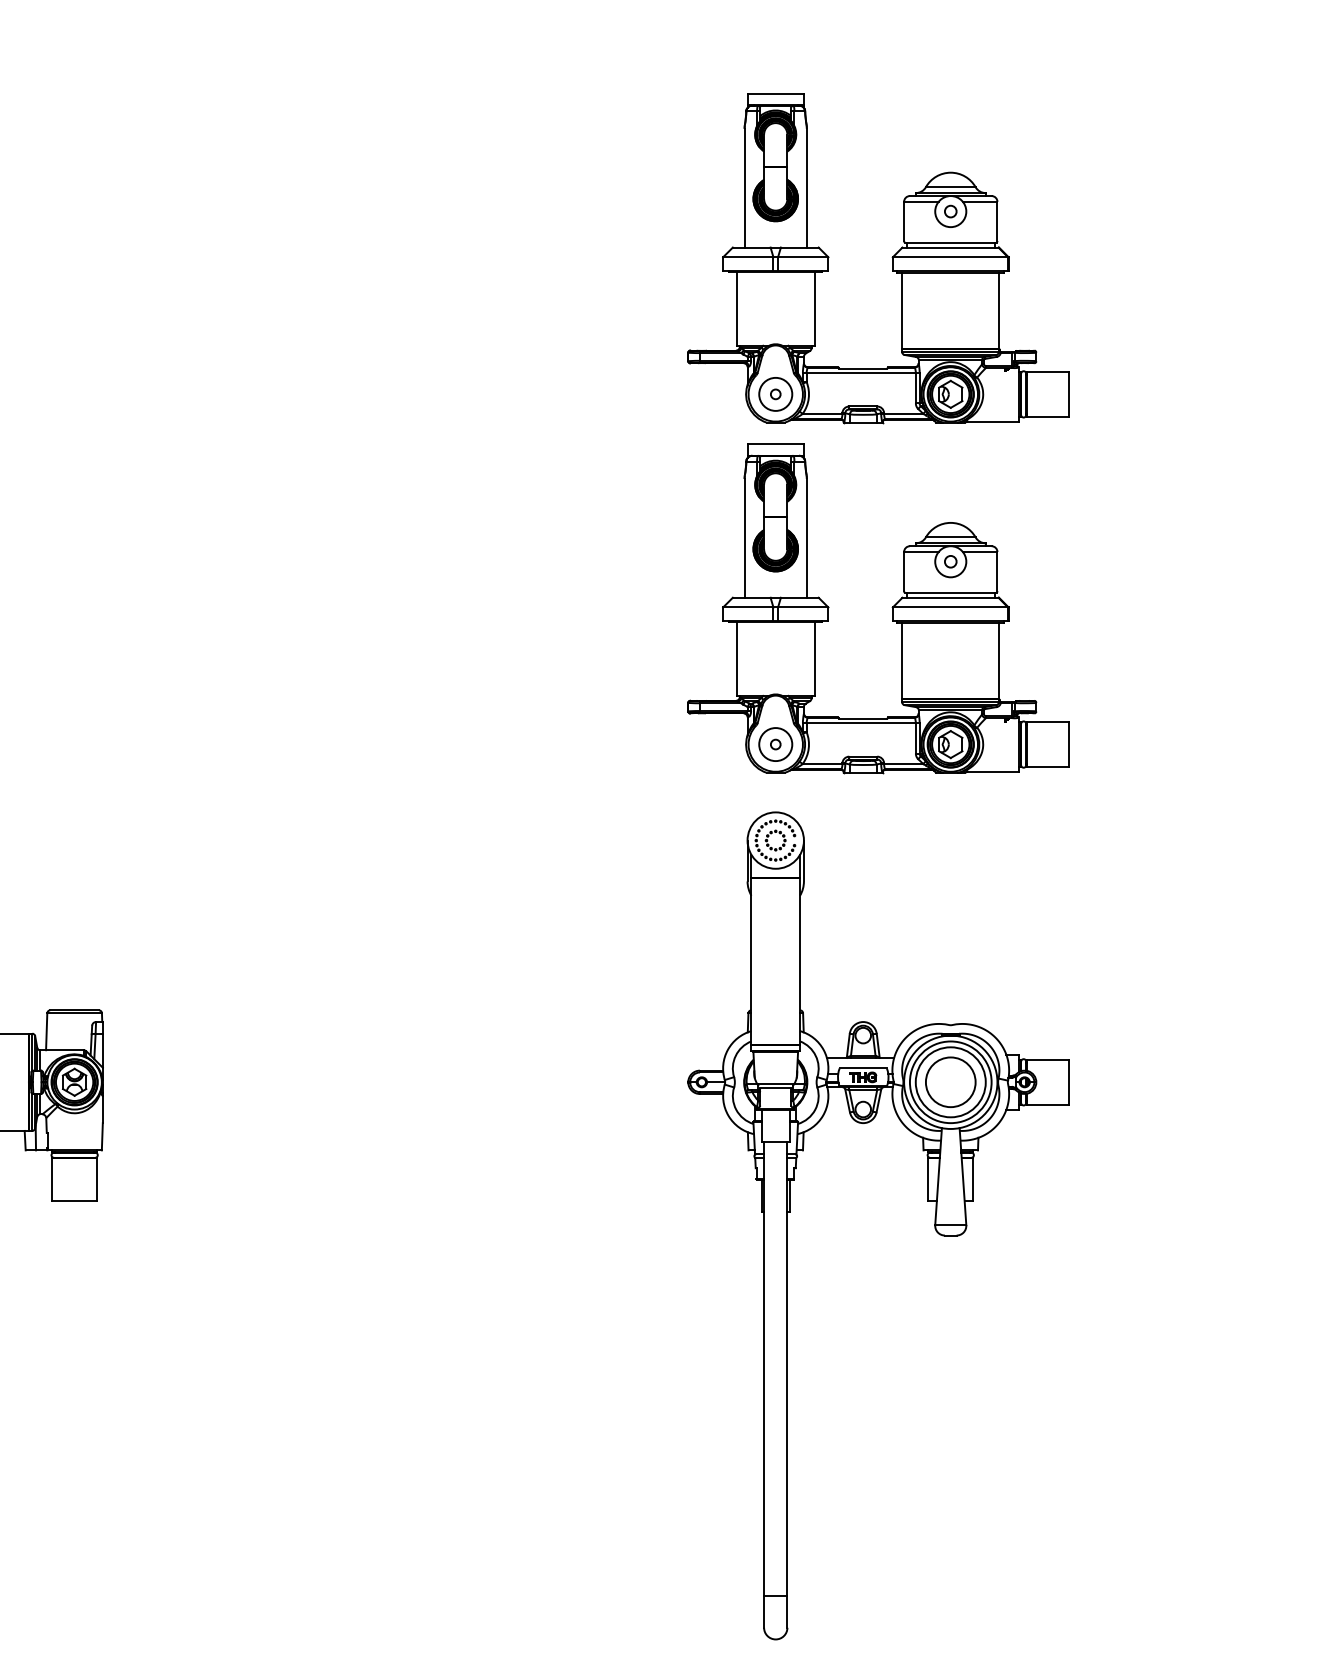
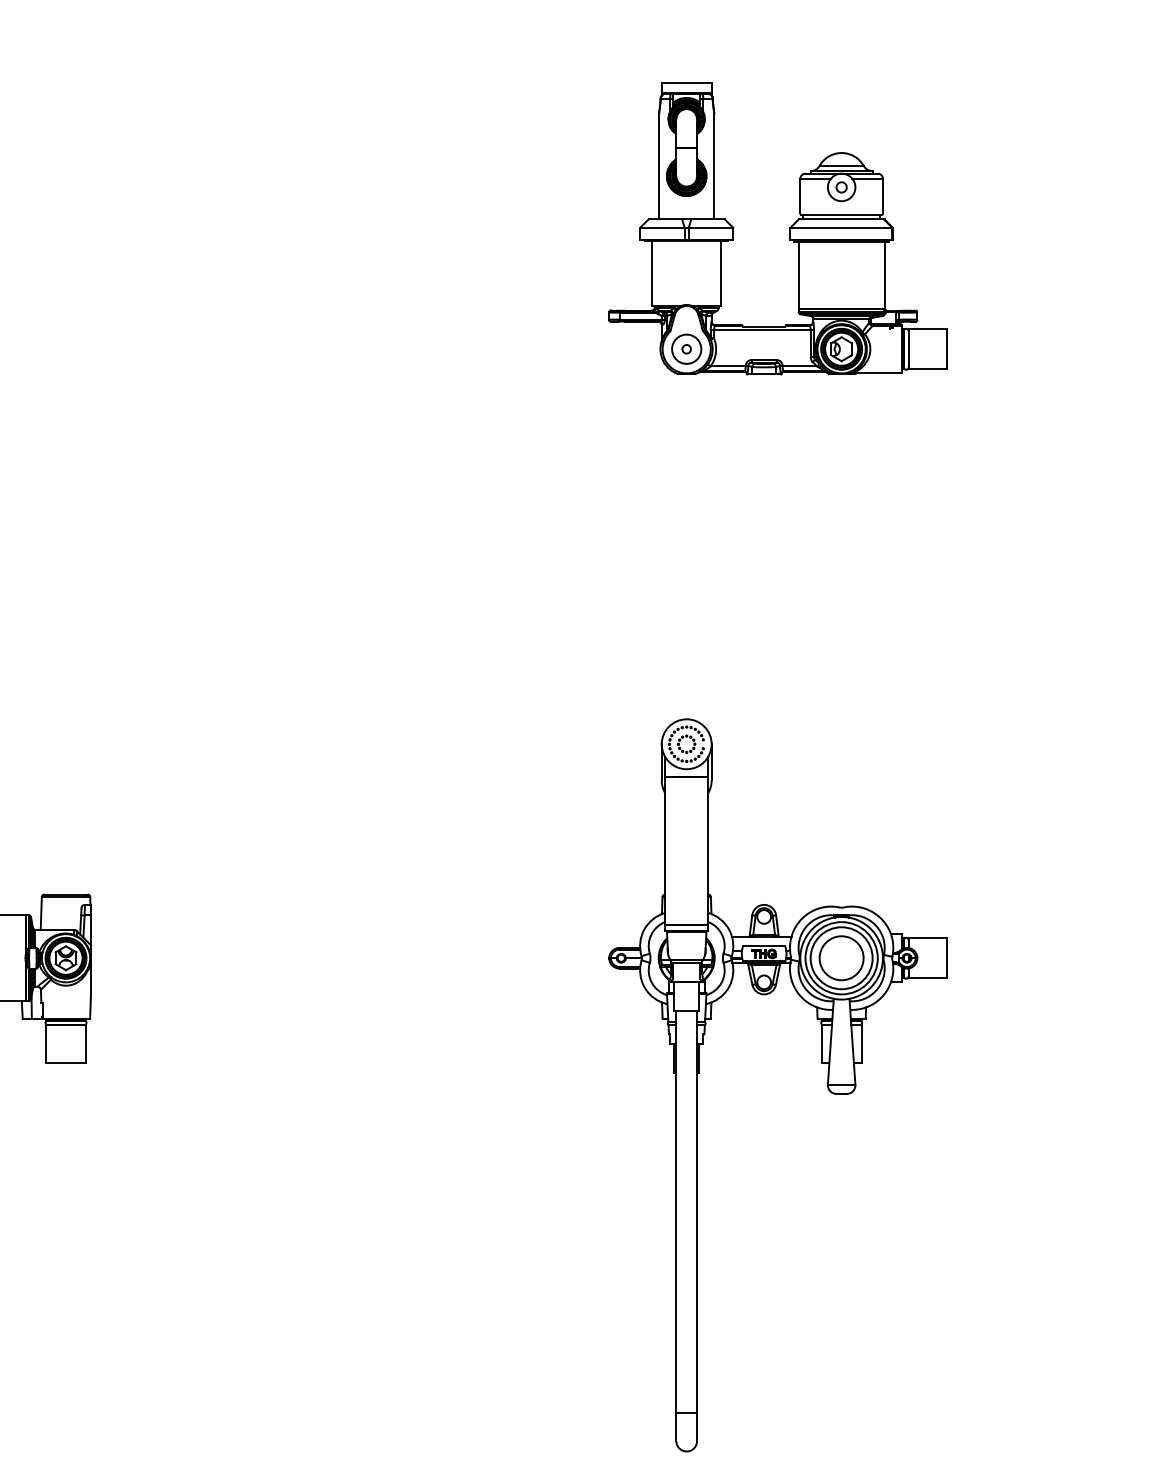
part: (891, 608) -> (789, 538), removed

